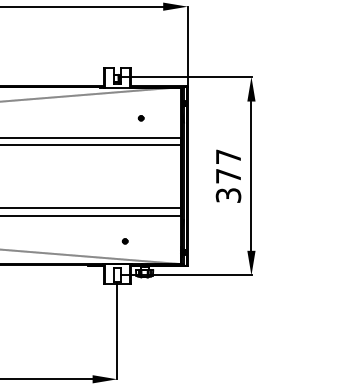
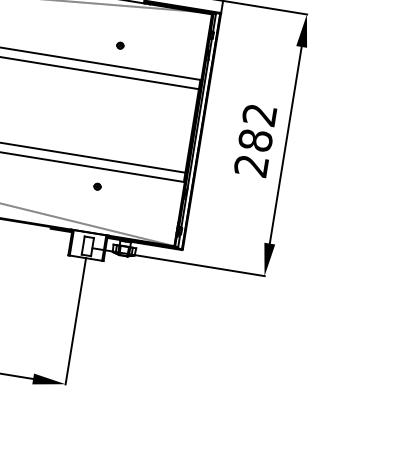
part: (140, 118) -> (119, 45), moved
text: (228, 175) -> (255, 139), 377 -> 282
part: (124, 241) -> (96, 186), moved

